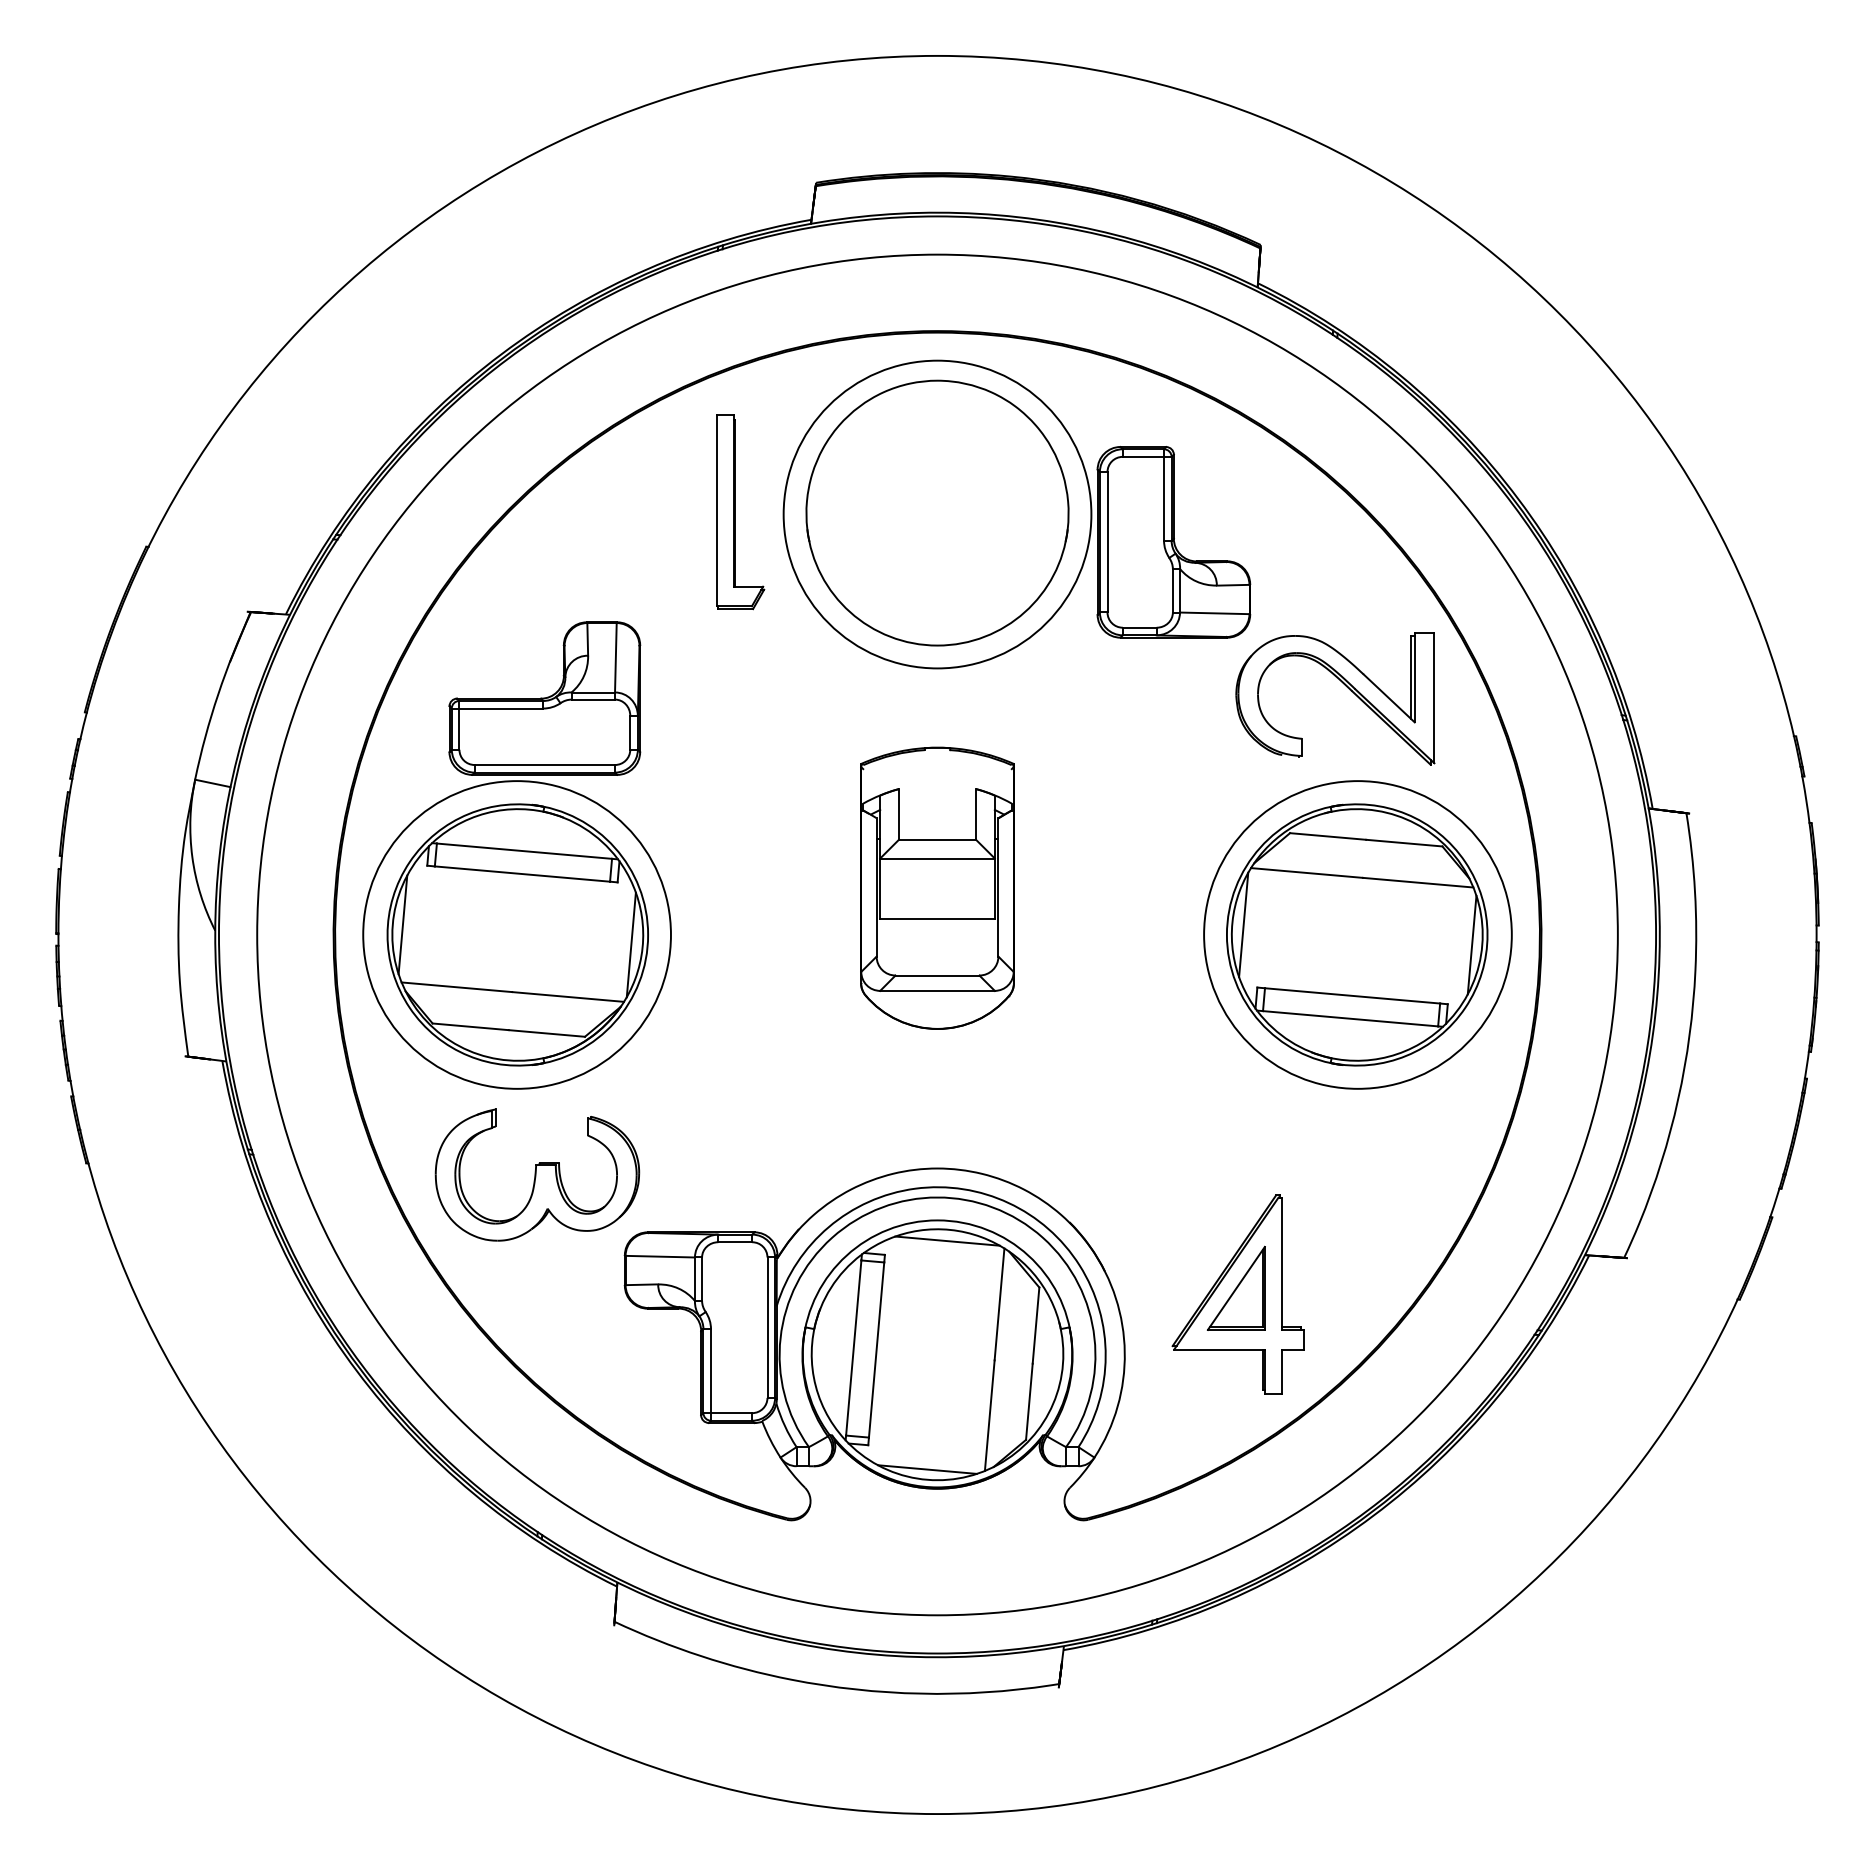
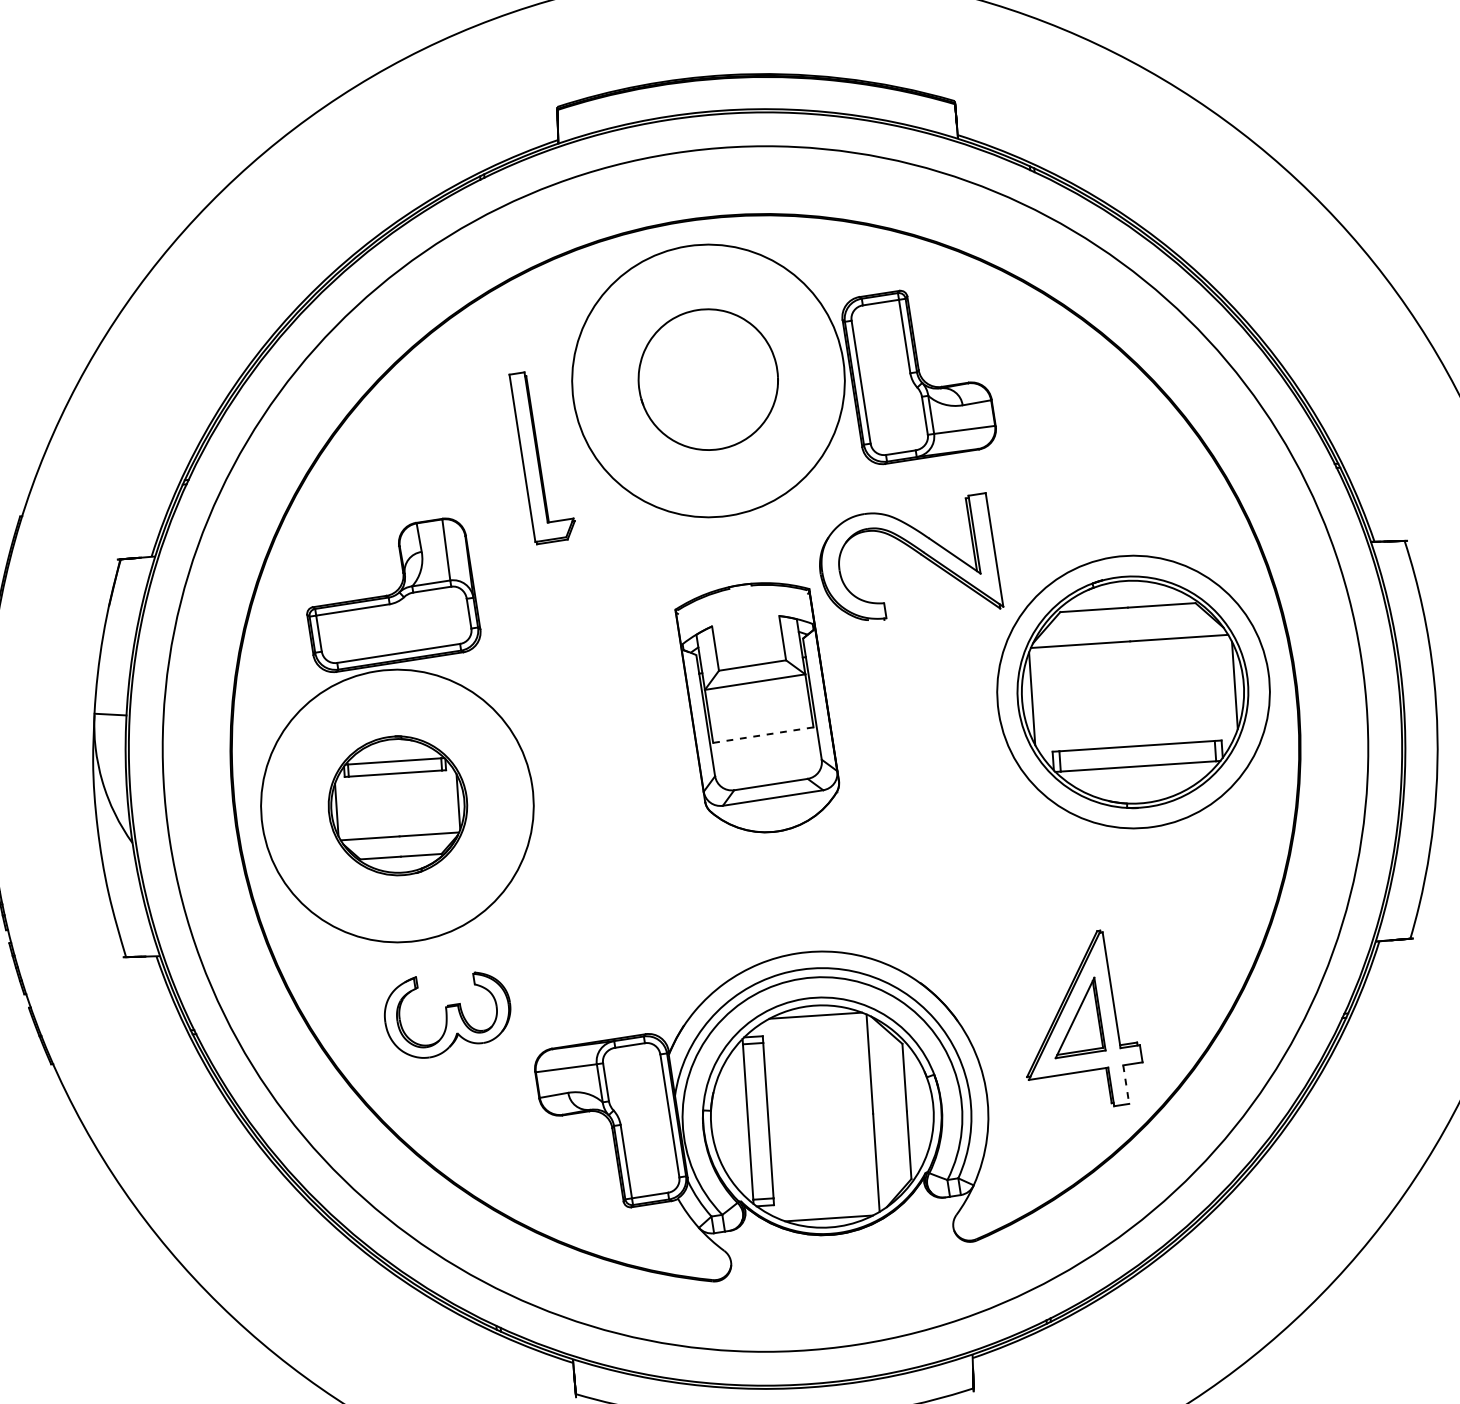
part: (740, 512) -> (543, 456), moved
part: (937, 512) -> (708, 379), size x0.6
part: (1346, 687) -> (916, 552), moved
line: (937, 919) -> (763, 735), solid -> dashed
part: (517, 934) -> (397, 805), size x0.6
part: (537, 1174) -> (447, 1012), size x0.7
line: (1281, 1372) -> (1125, 1085), solid -> dashed

